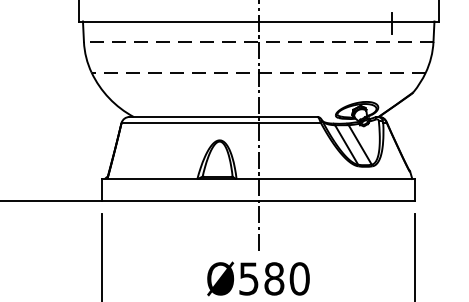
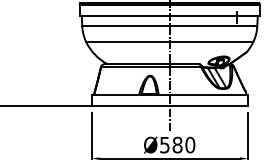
line: (258, 42) -> (169, 26), dashed -> solid
line: (258, 71) -> (169, 41), dashed -> solid

